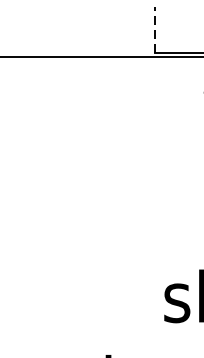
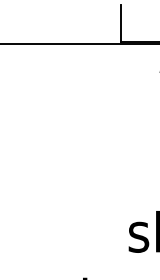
line: (154, 28) -> (121, 22), dashed -> solid

